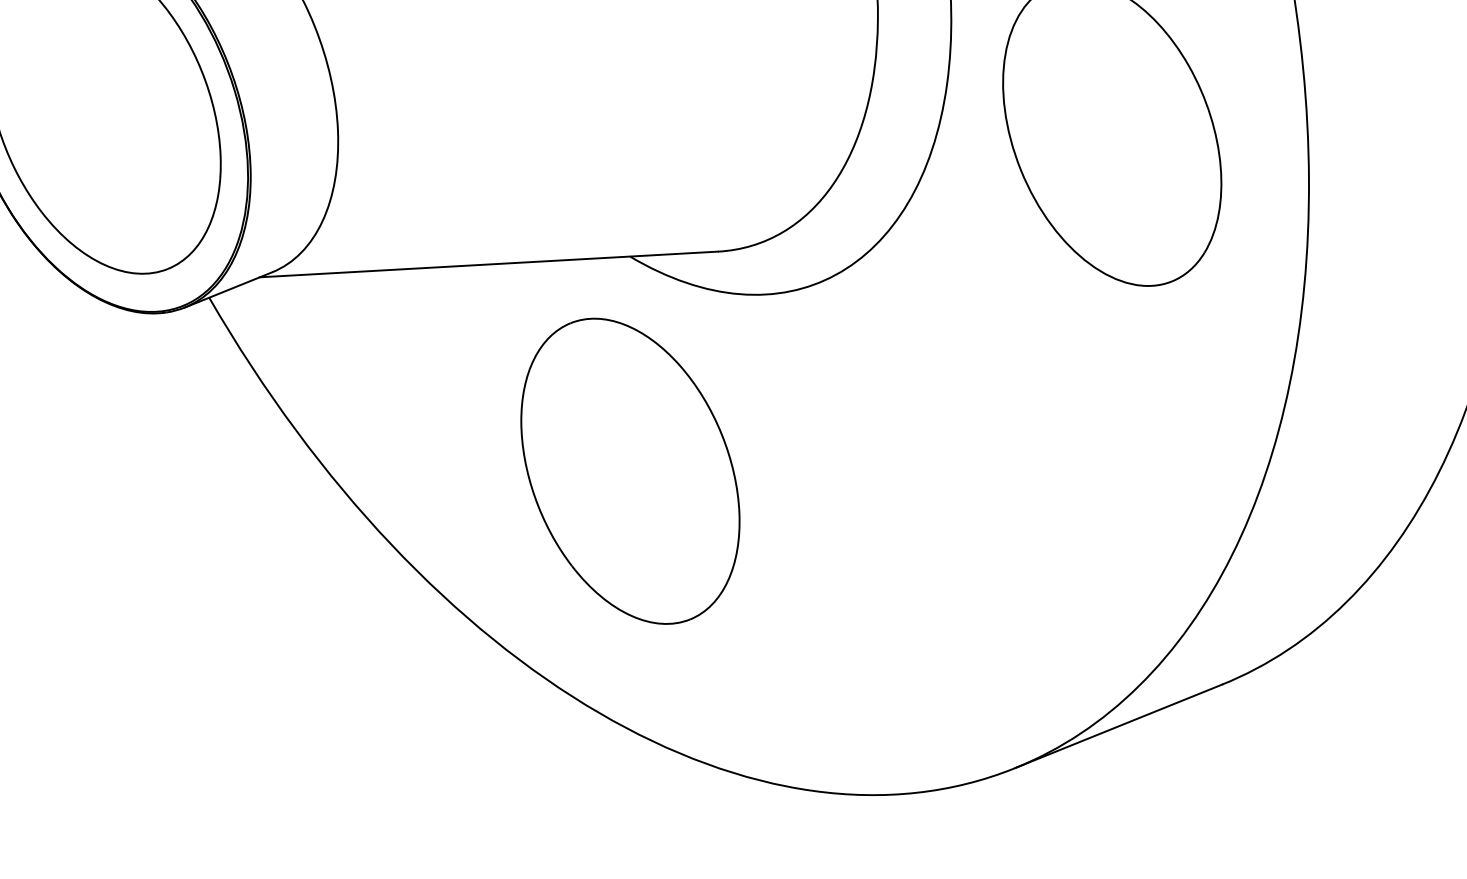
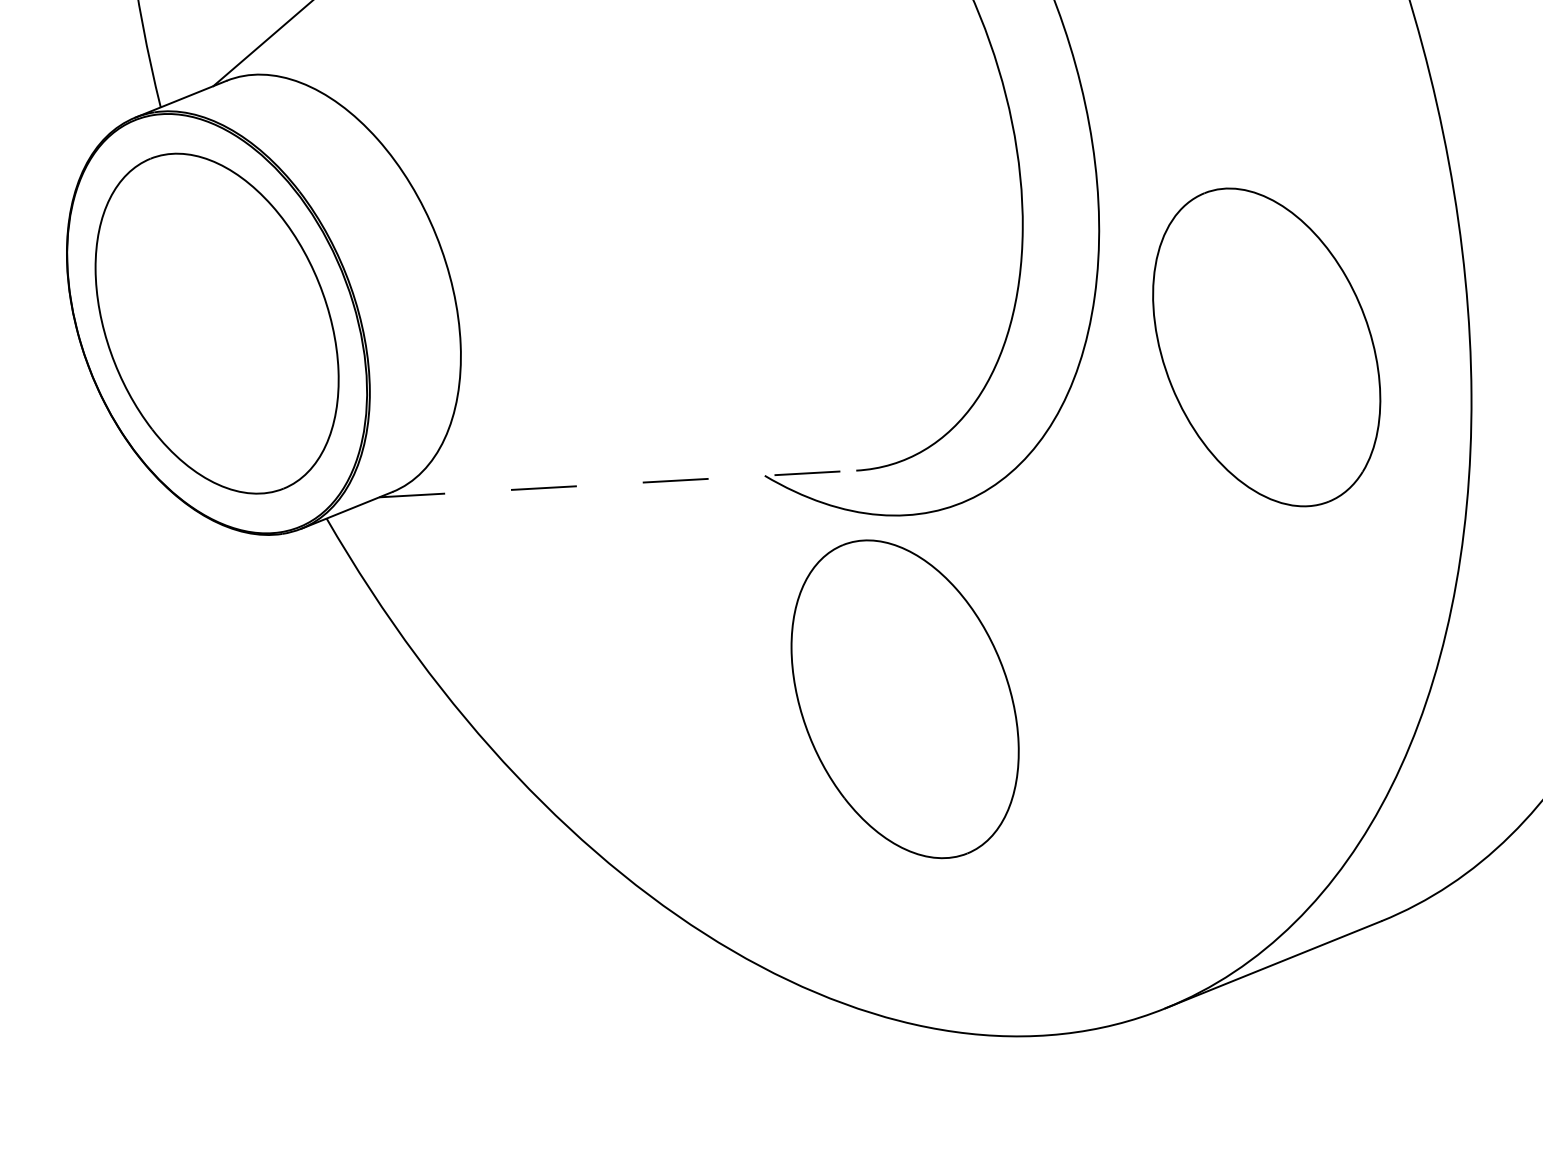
line: (488, 264) -> (617, 483), solid -> dashed
part: (629, 471) -> (904, 699), moved

